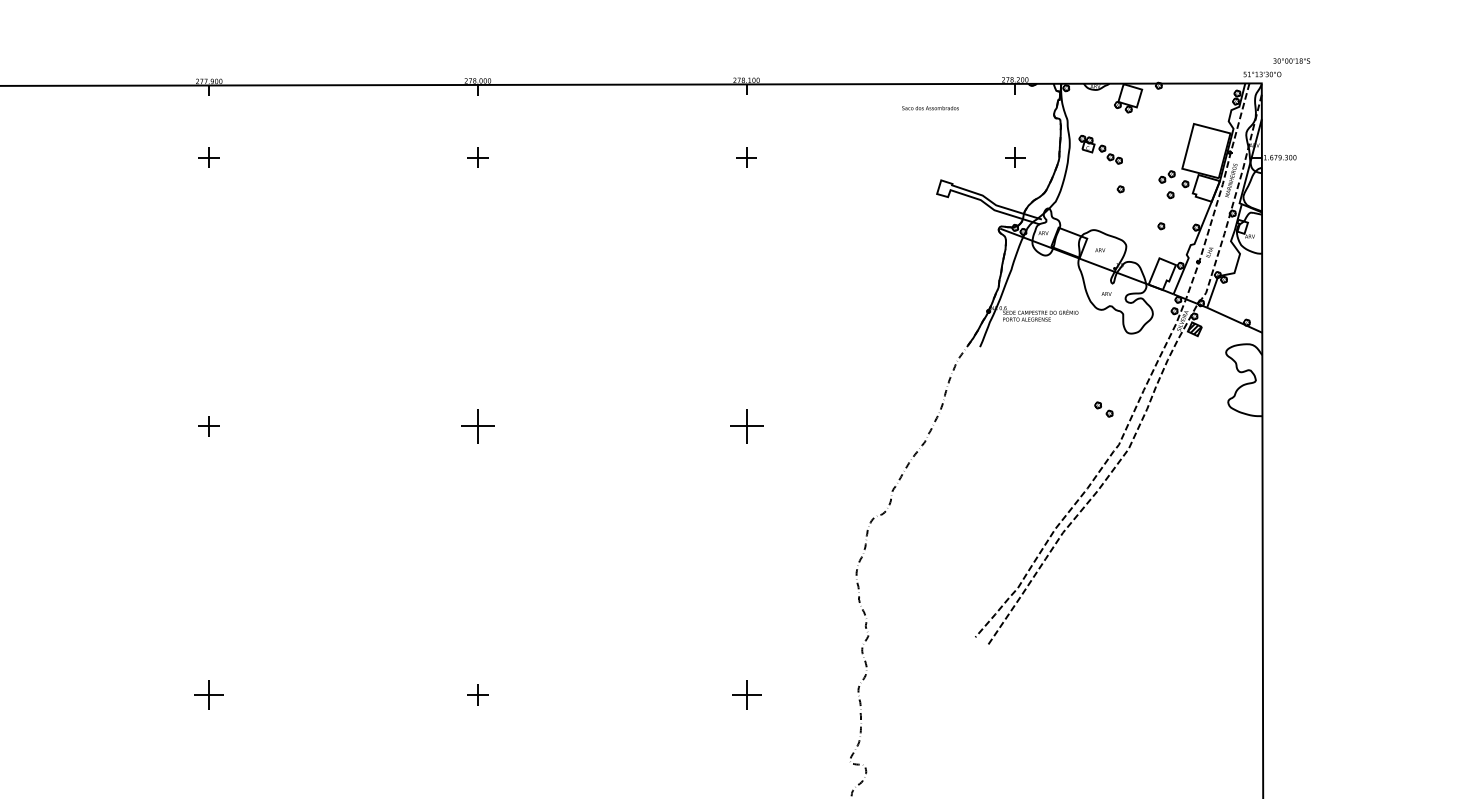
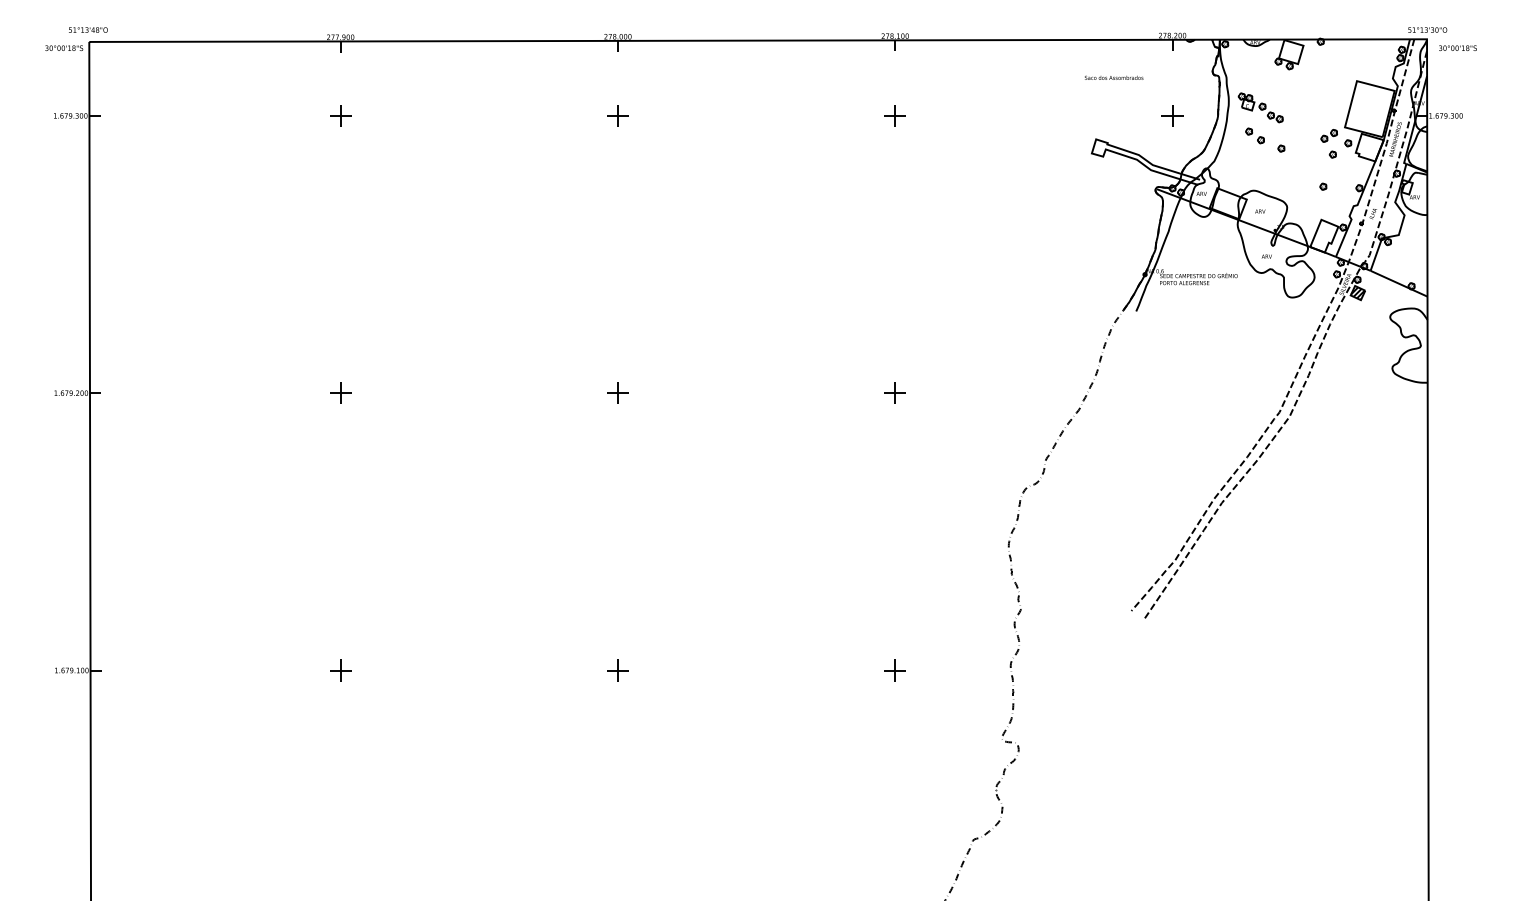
text: (1291, 60) -> (1457, 47), moved
text: (930, 107) -> (1114, 77), moved
part: (1103, 409) -> (1254, 135), moved
part: (477, 425) -> (617, 392), size x0.62
part: (745, 425) -> (894, 392), size x0.62
part: (209, 694) -> (340, 670), size x0.71
part: (745, 694) -> (894, 670), size x0.71

